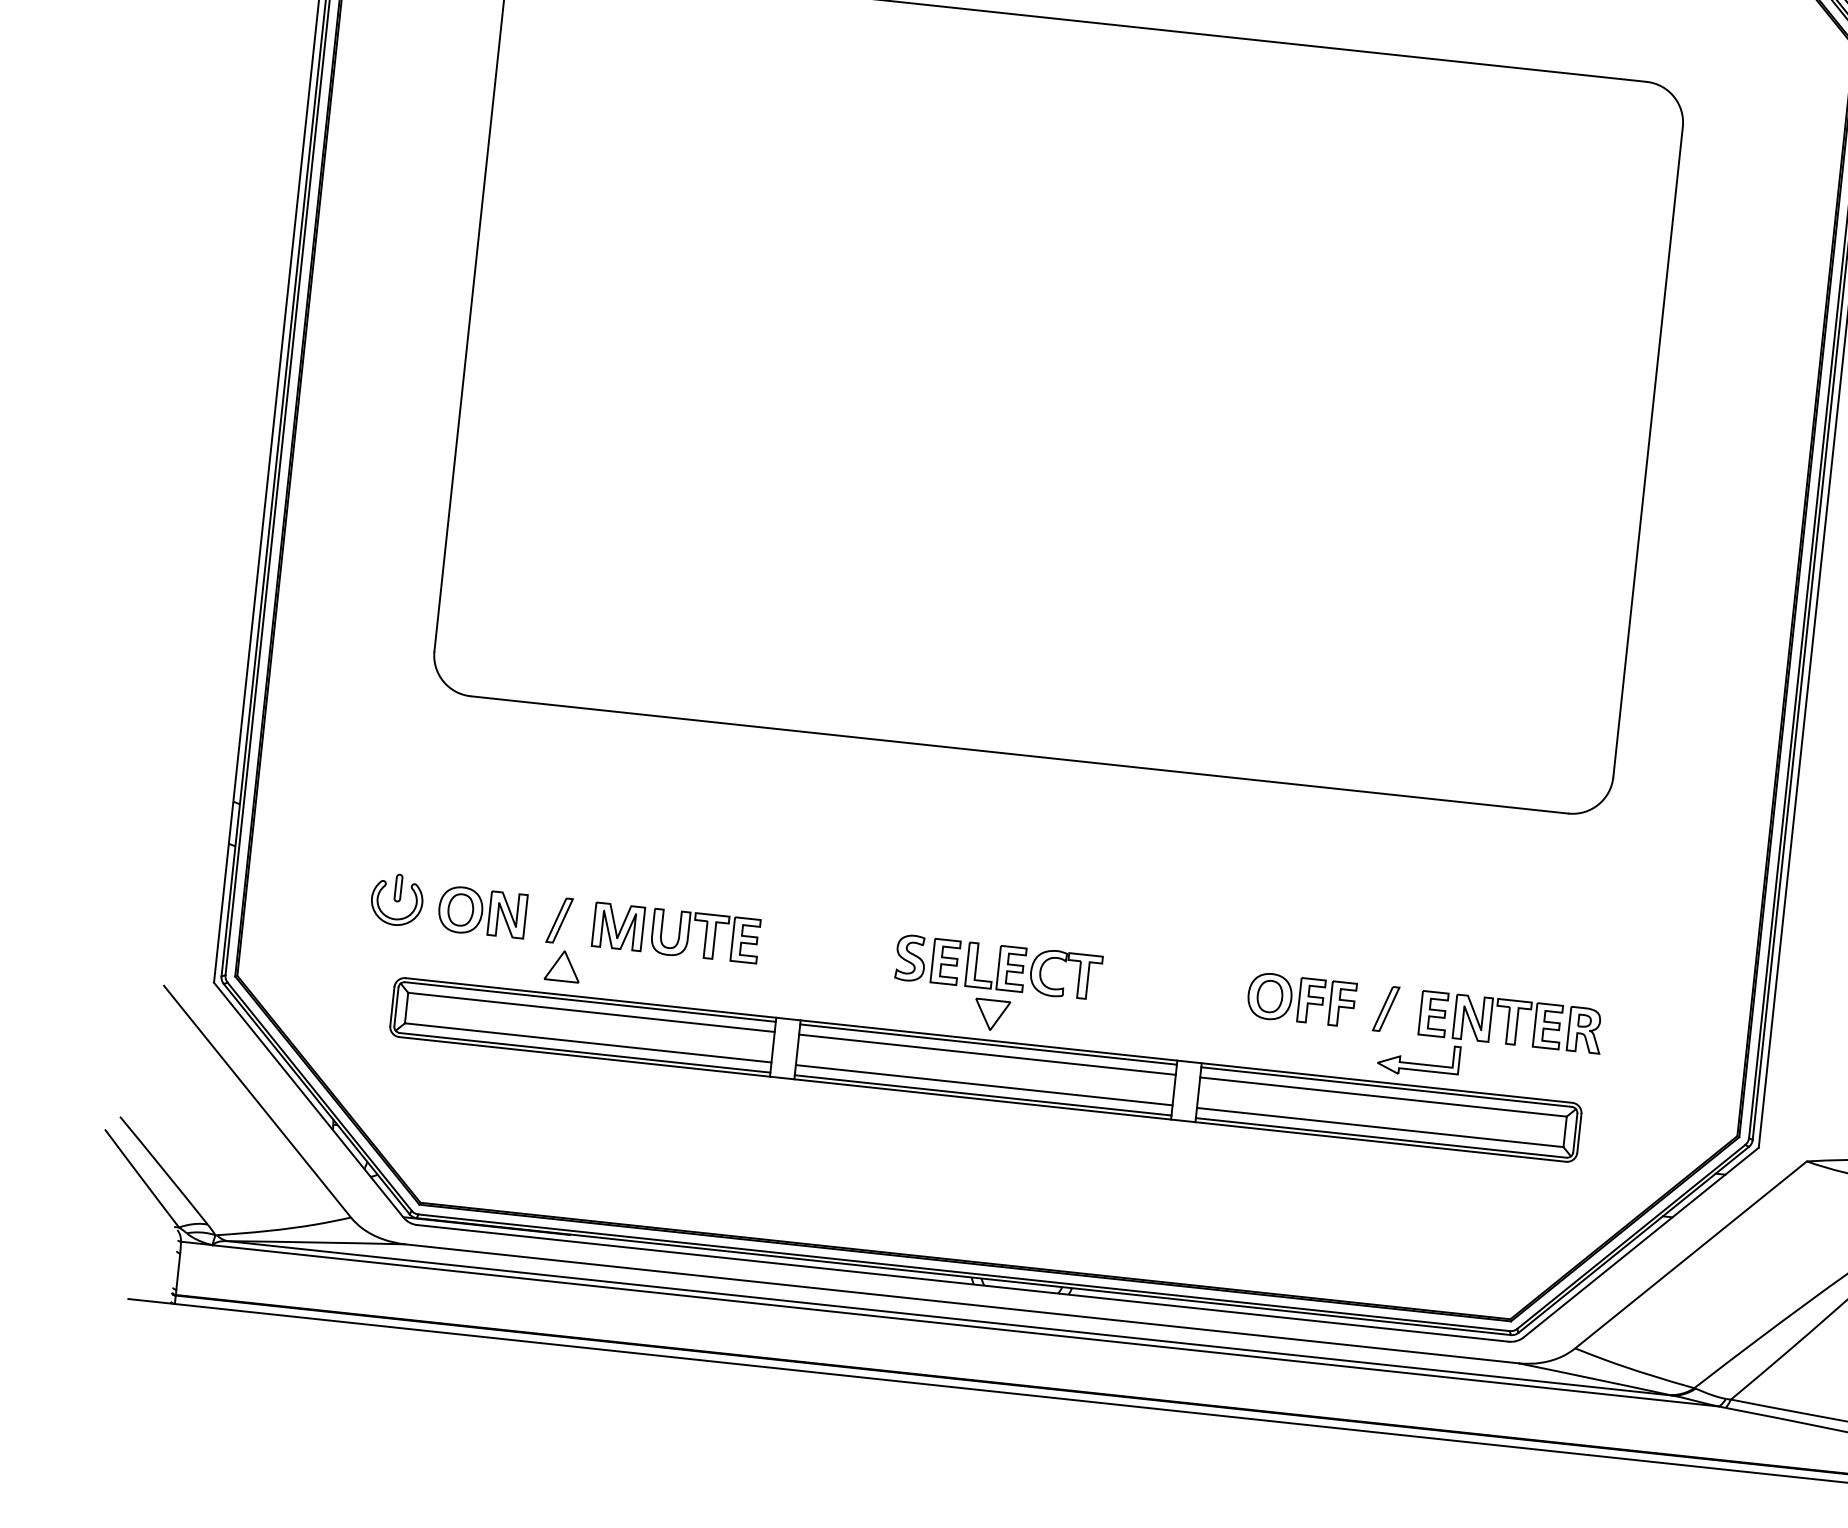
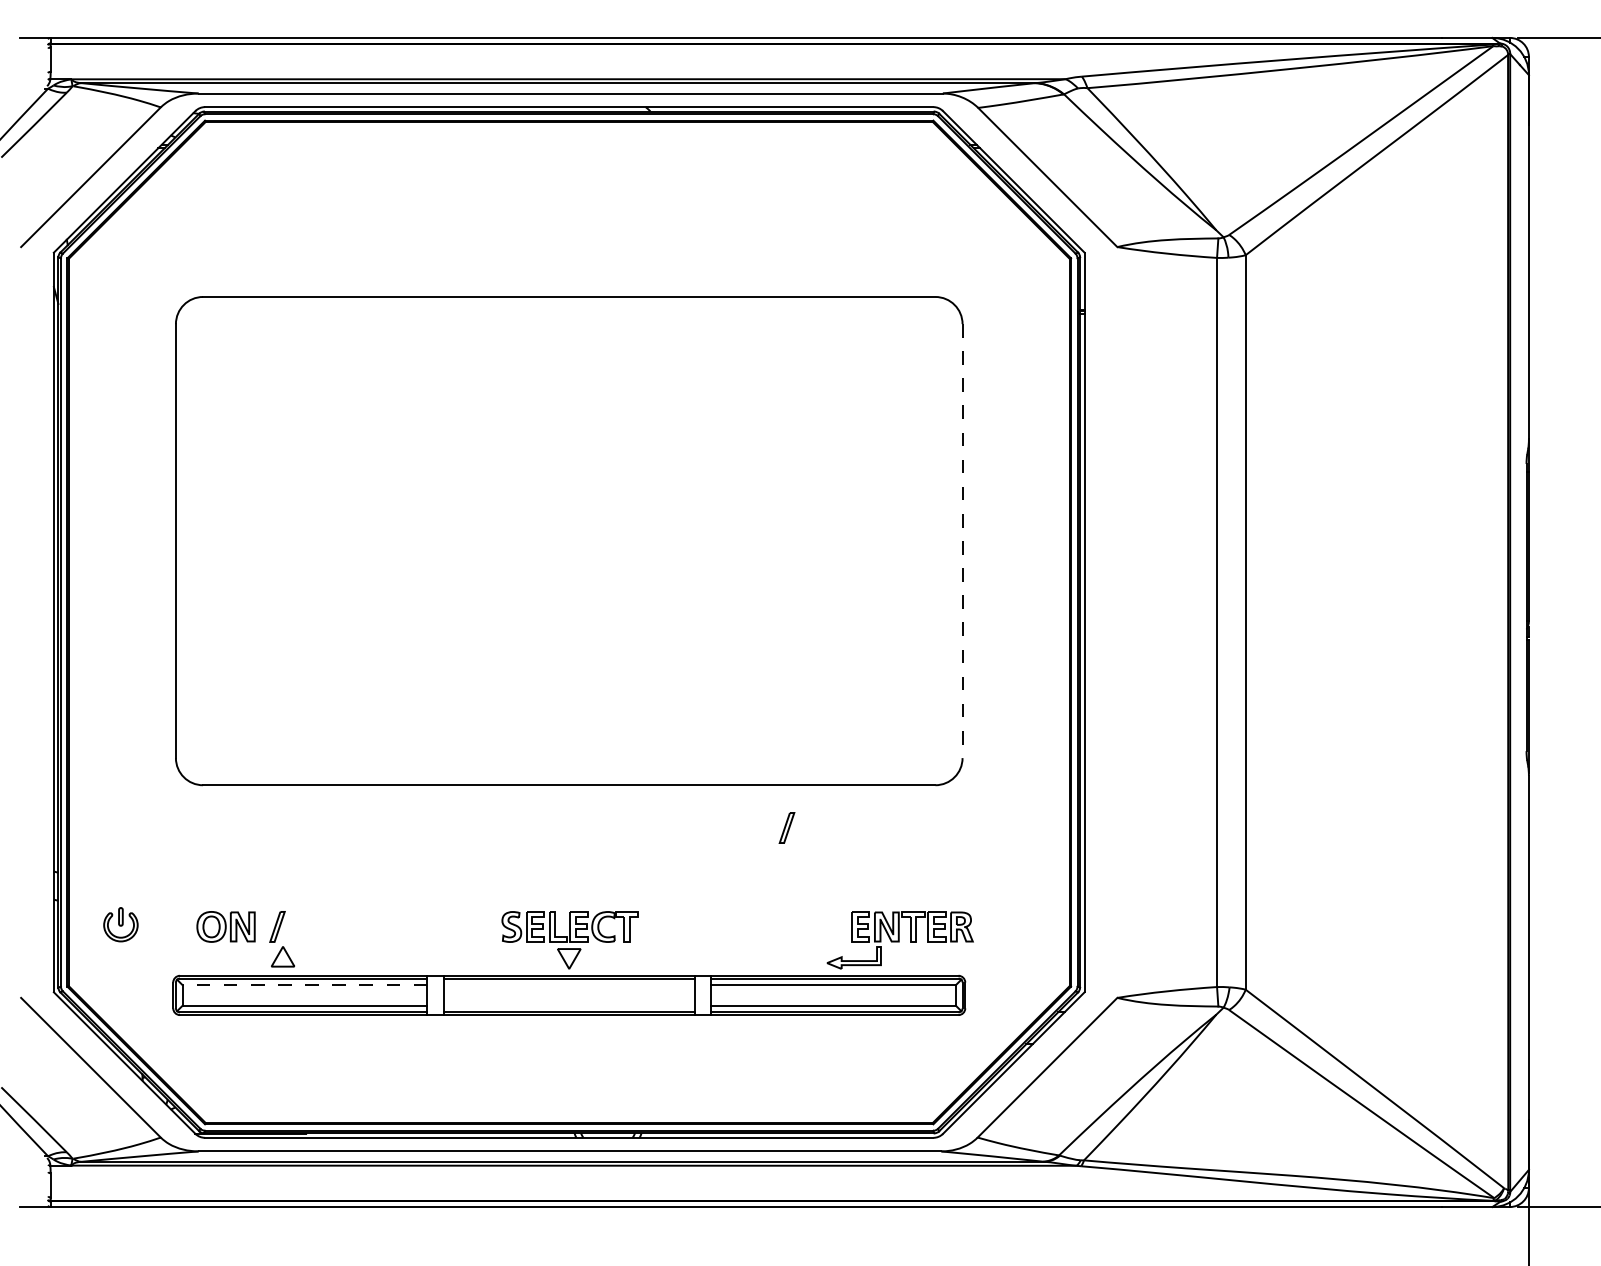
line: (1647, 452) -> (962, 541), solid -> dashed
part: (396, 899) -> (120, 924), moved
part: (675, 932) -> (354, 926), removed
part: (1301, 999) -> (772, 926), removed
part: (1385, 1008) -> (786, 827), moved
line: (590, 1012) -> (304, 985), solid -> dashed
line: (986, 1054) -> (568, 985), removed
line: (983, 1084) -> (568, 1005), removed

